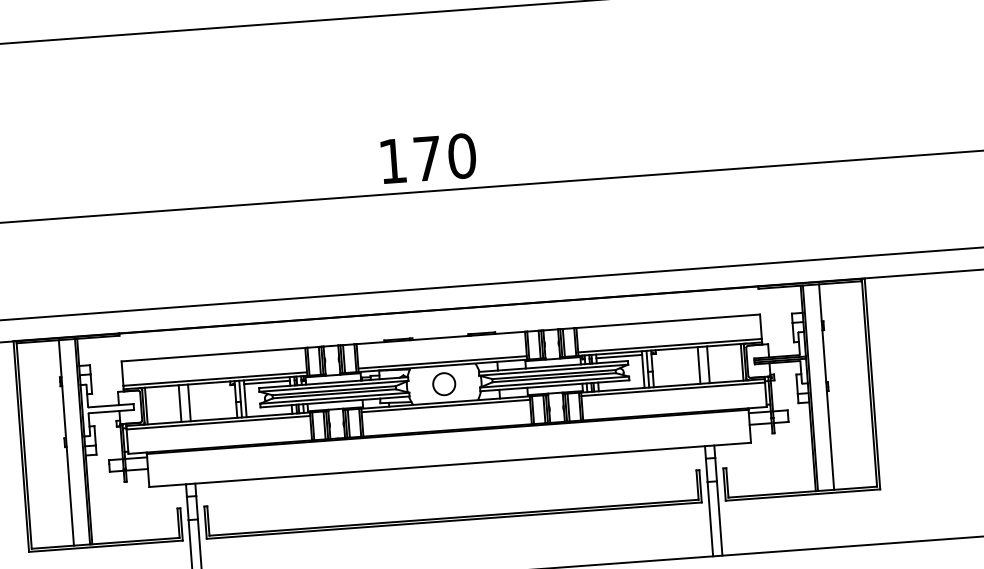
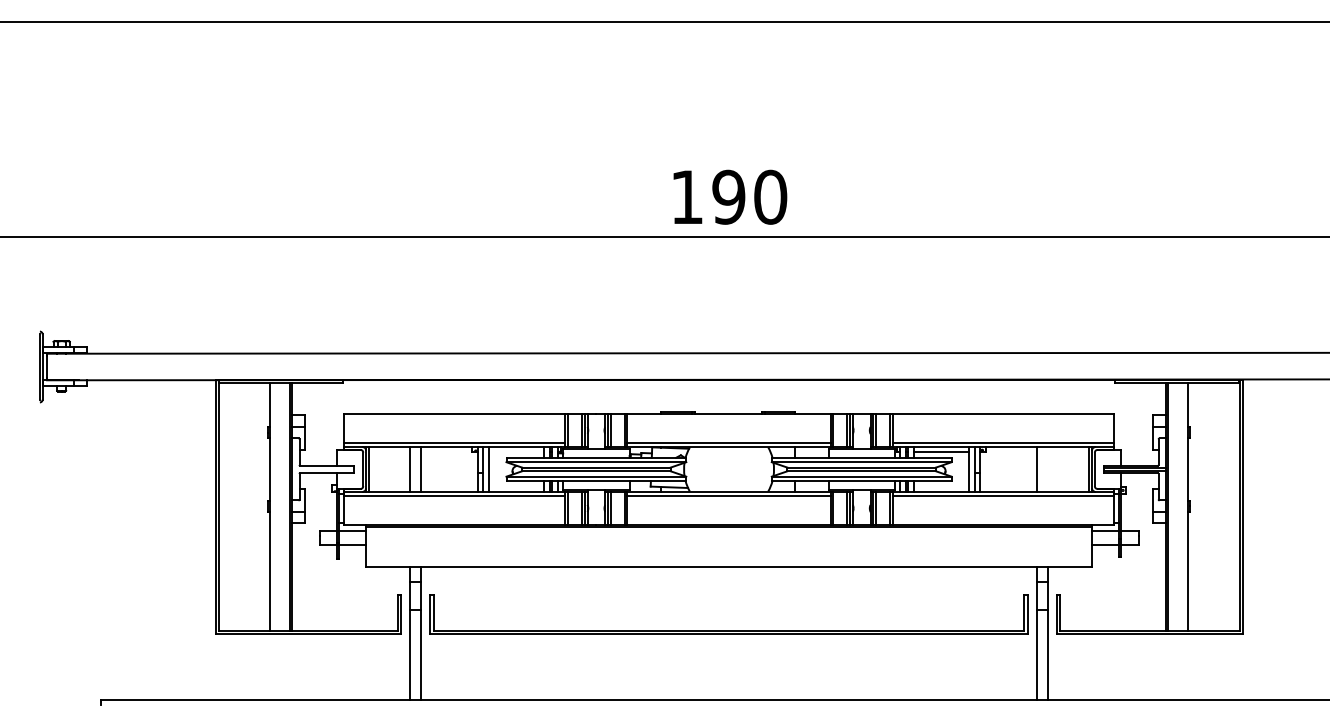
text: (427, 158) -> (728, 196), 170 -> 190
line: (708, 364) -> (1047, 469), removed
line: (267, 382) -> (516, 451), removed
circle: (443, 384) -> (728, 469), removed

